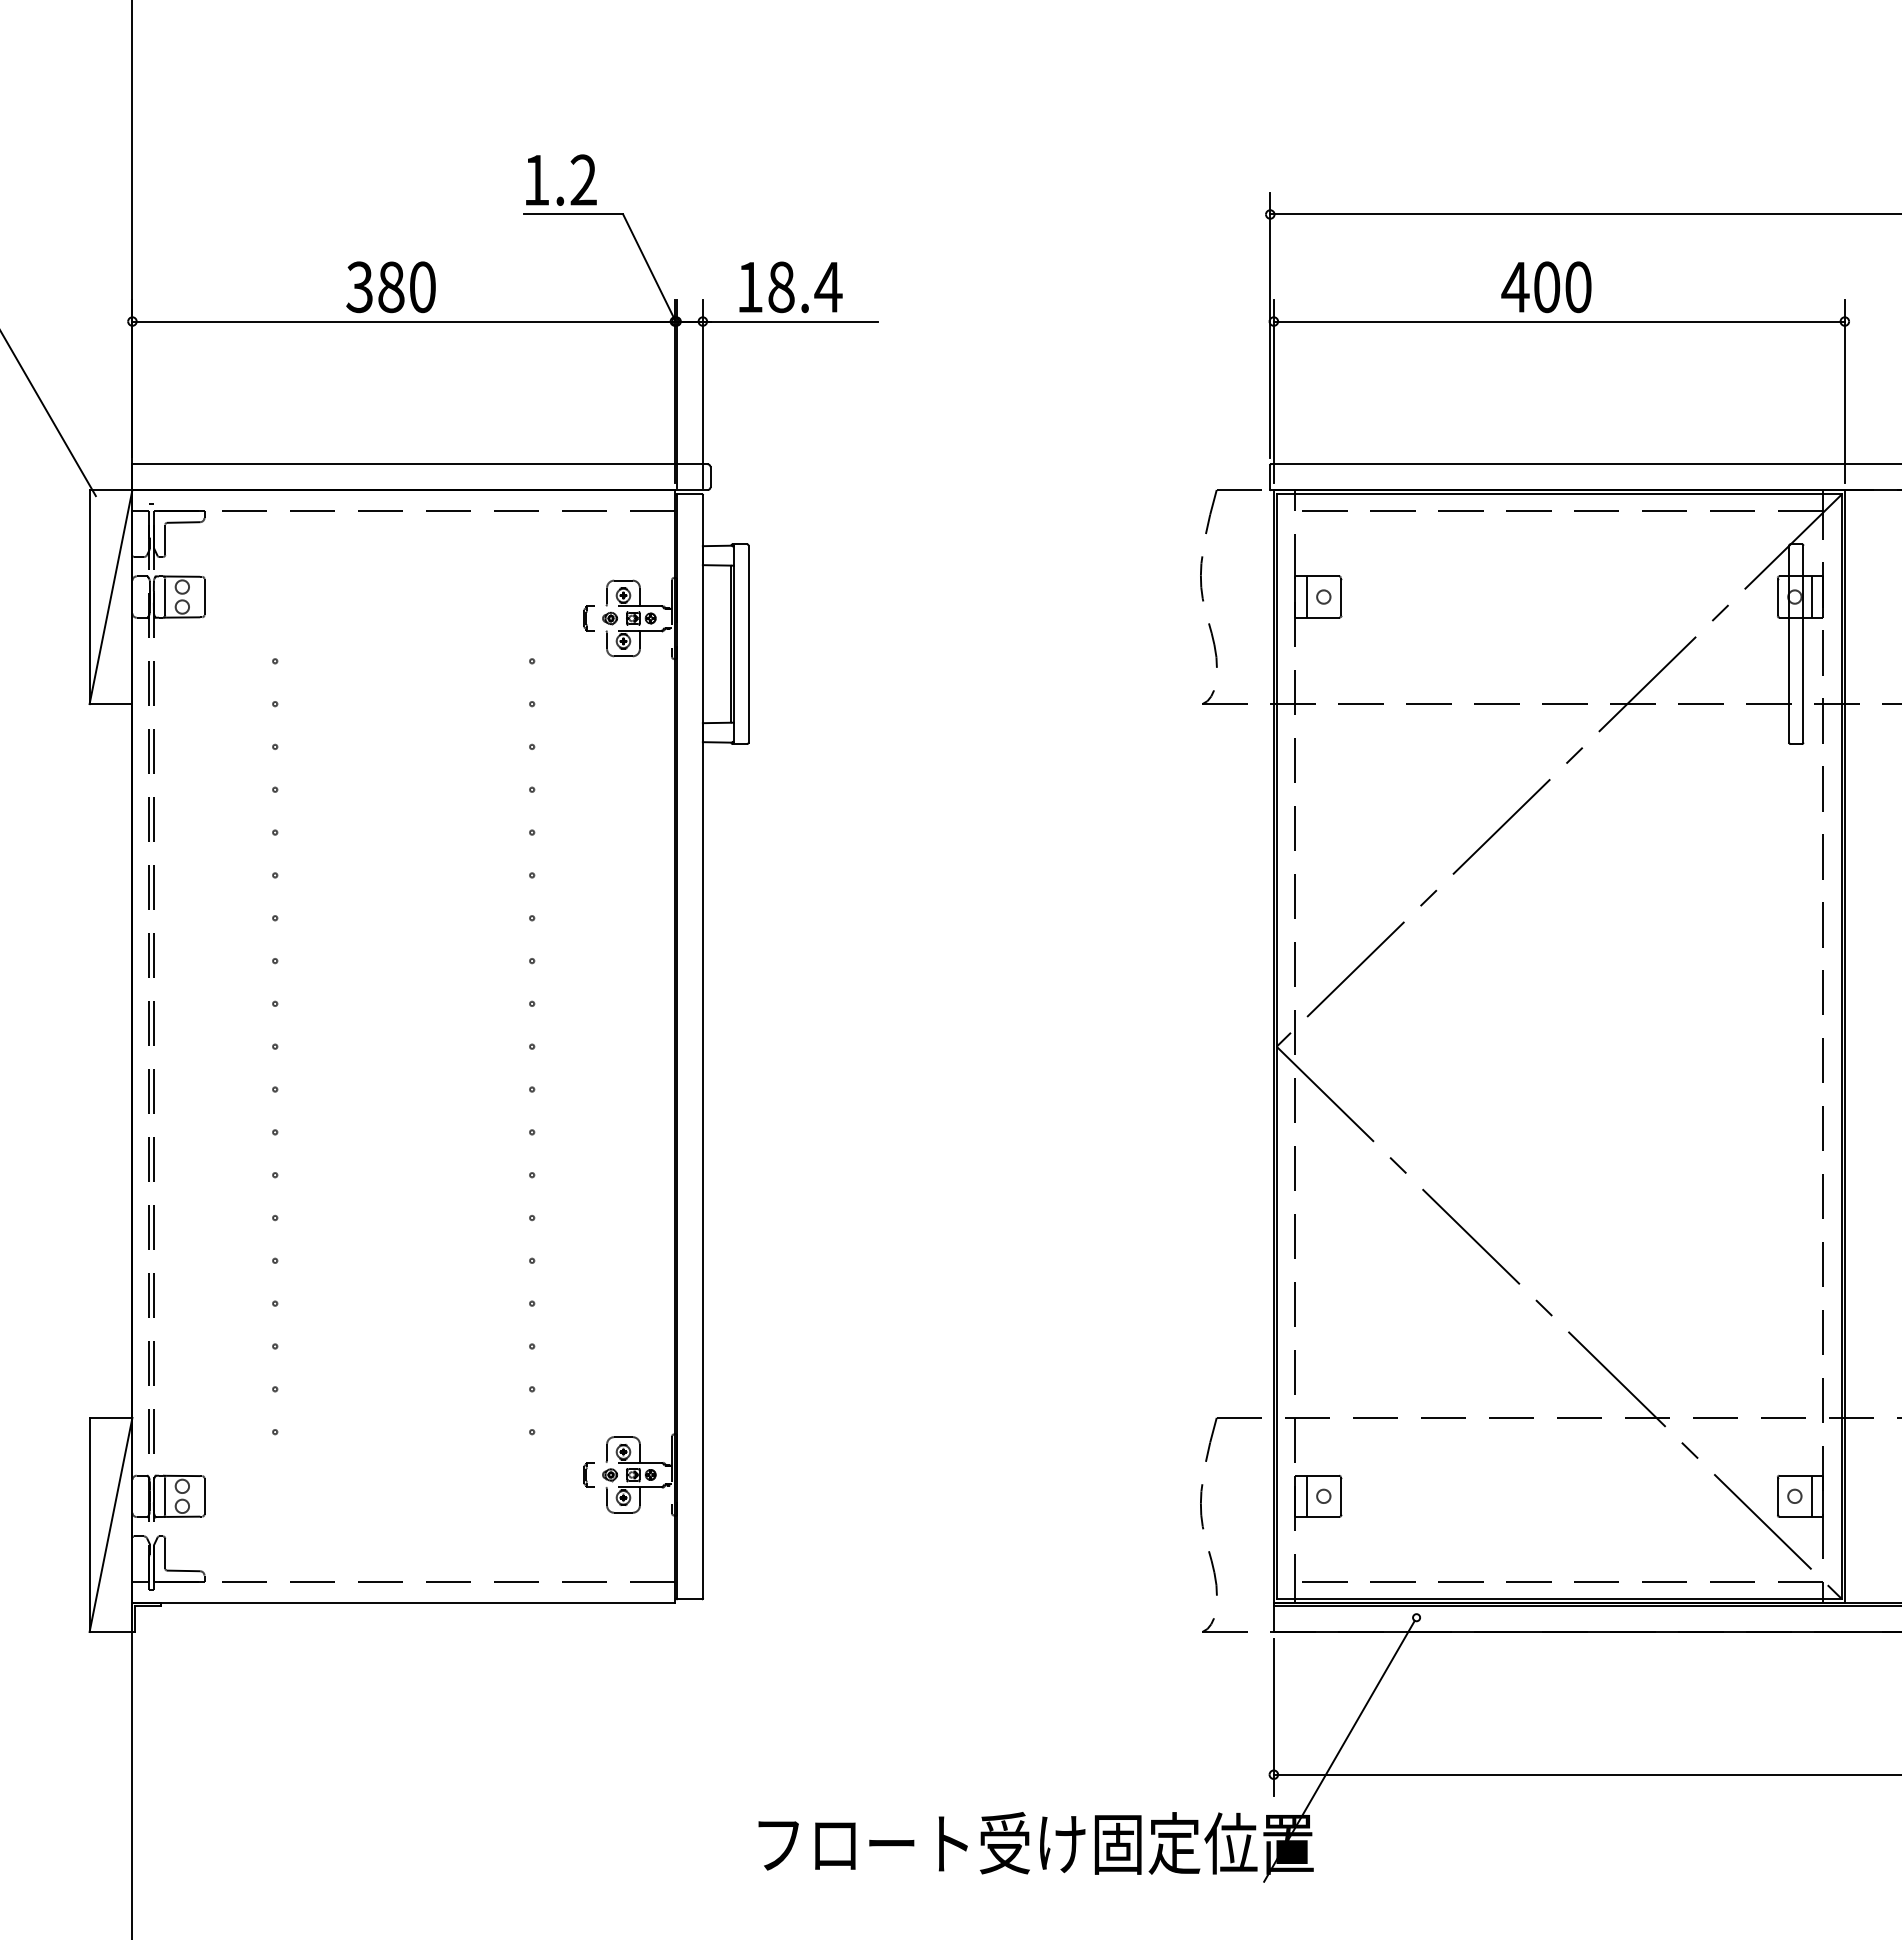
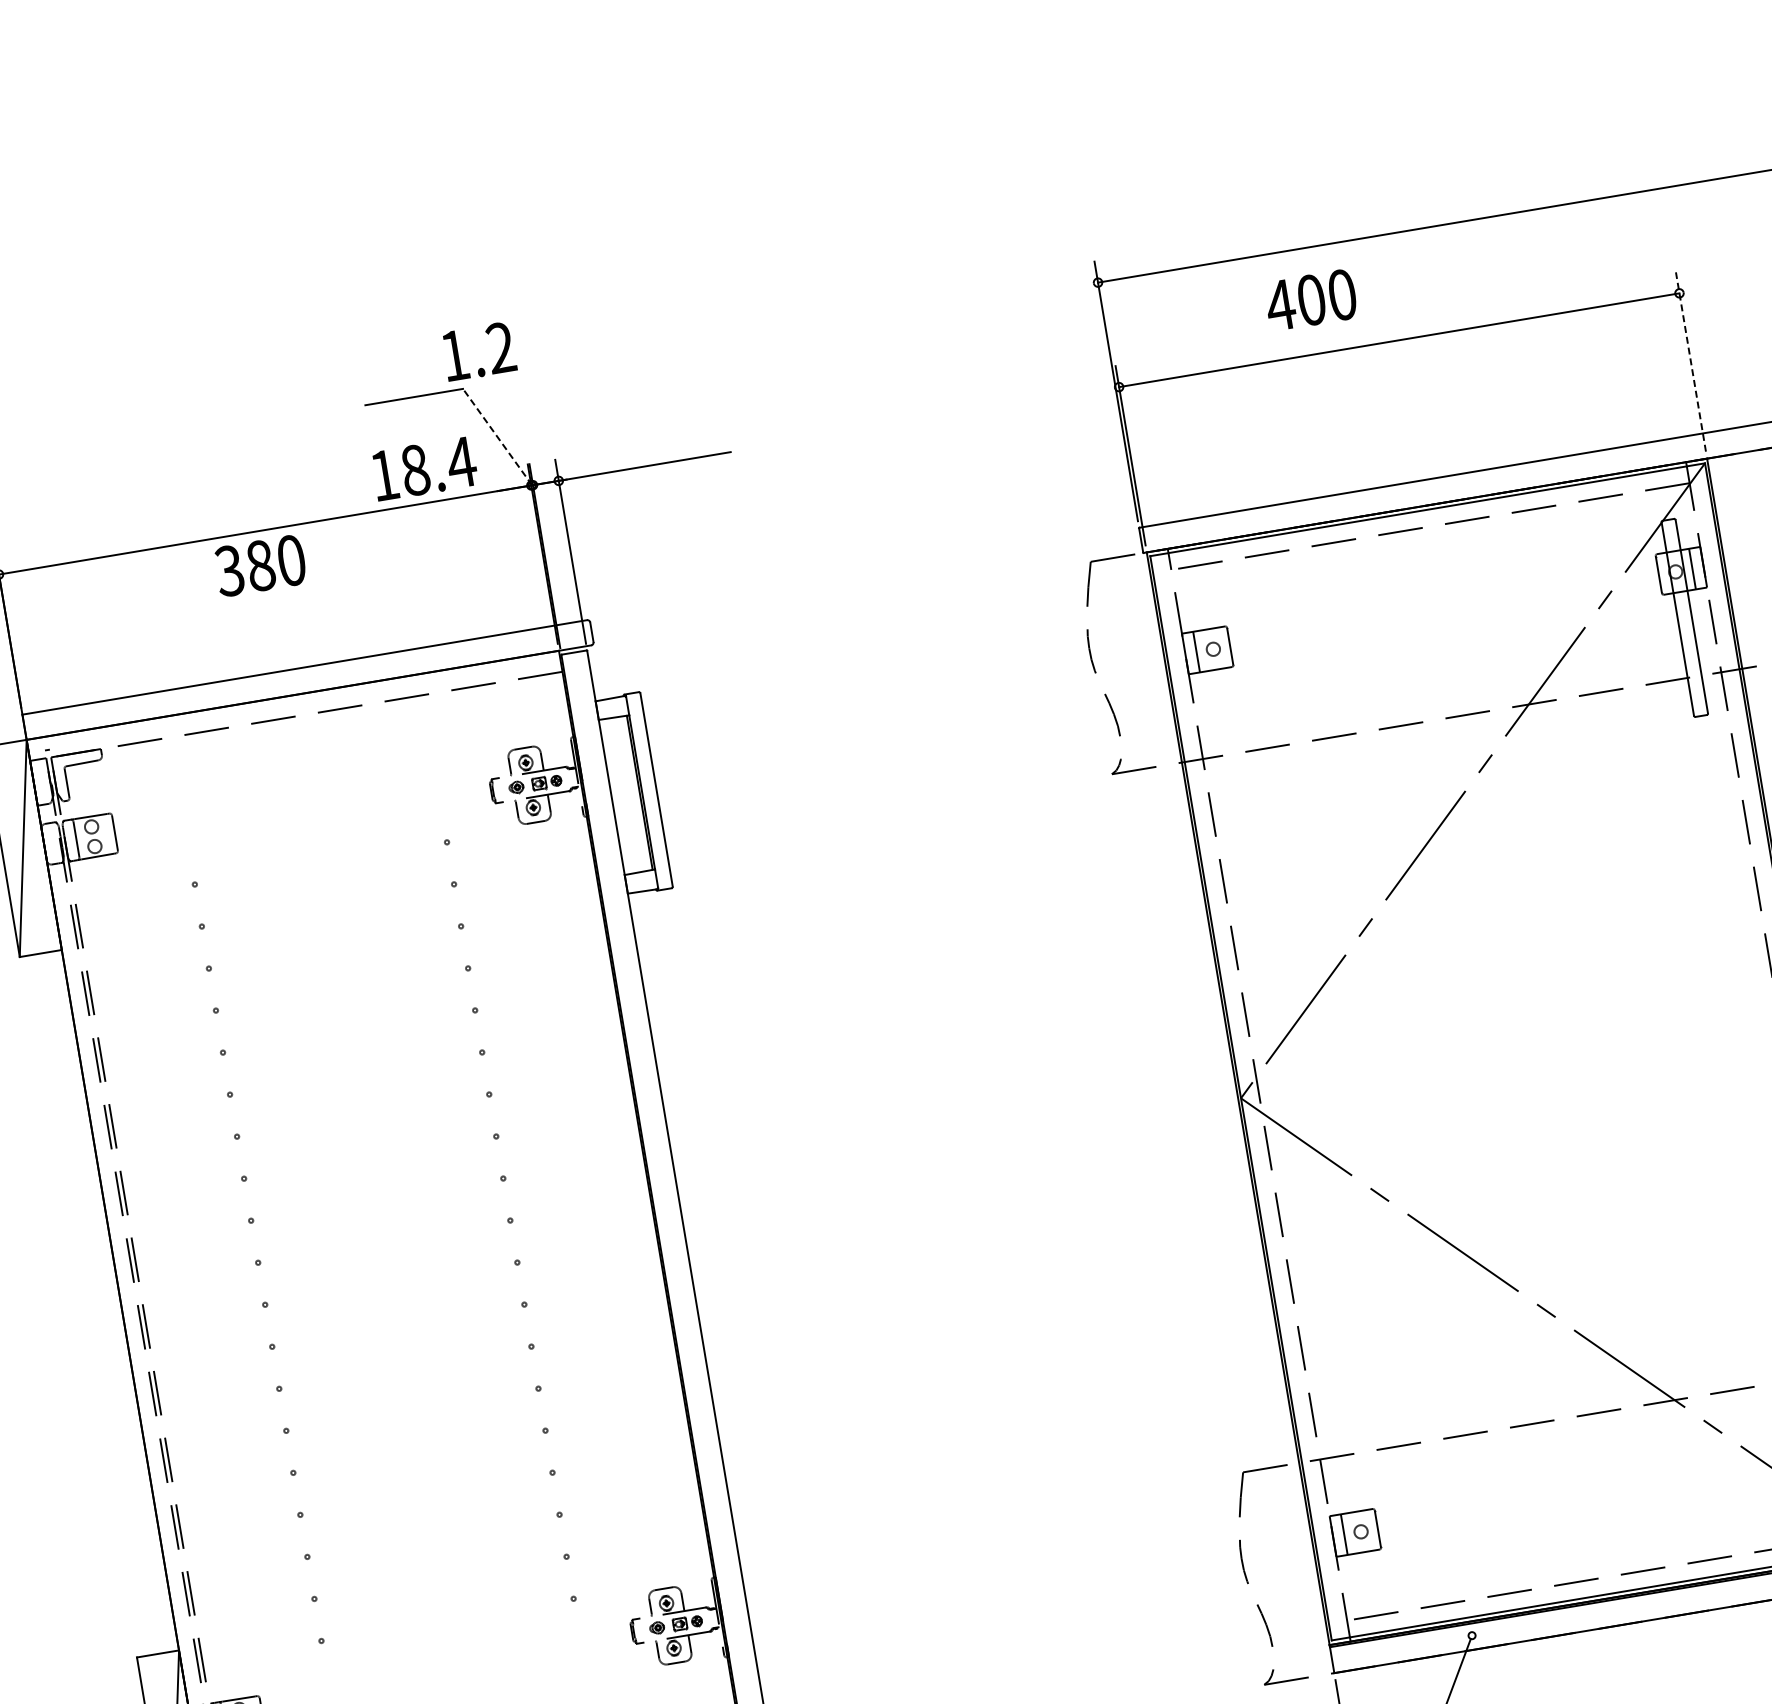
text: (561, 179) -> (479, 350), moved
line: (649, 268) -> (497, 437), solid -> dashed
text: (390, 287) -> (259, 566), moved
text: (790, 287) -> (424, 469), moved
text: (1546, 287) -> (1311, 300), moved
line: (1844, 391) -> (1690, 362), solid -> dashed

